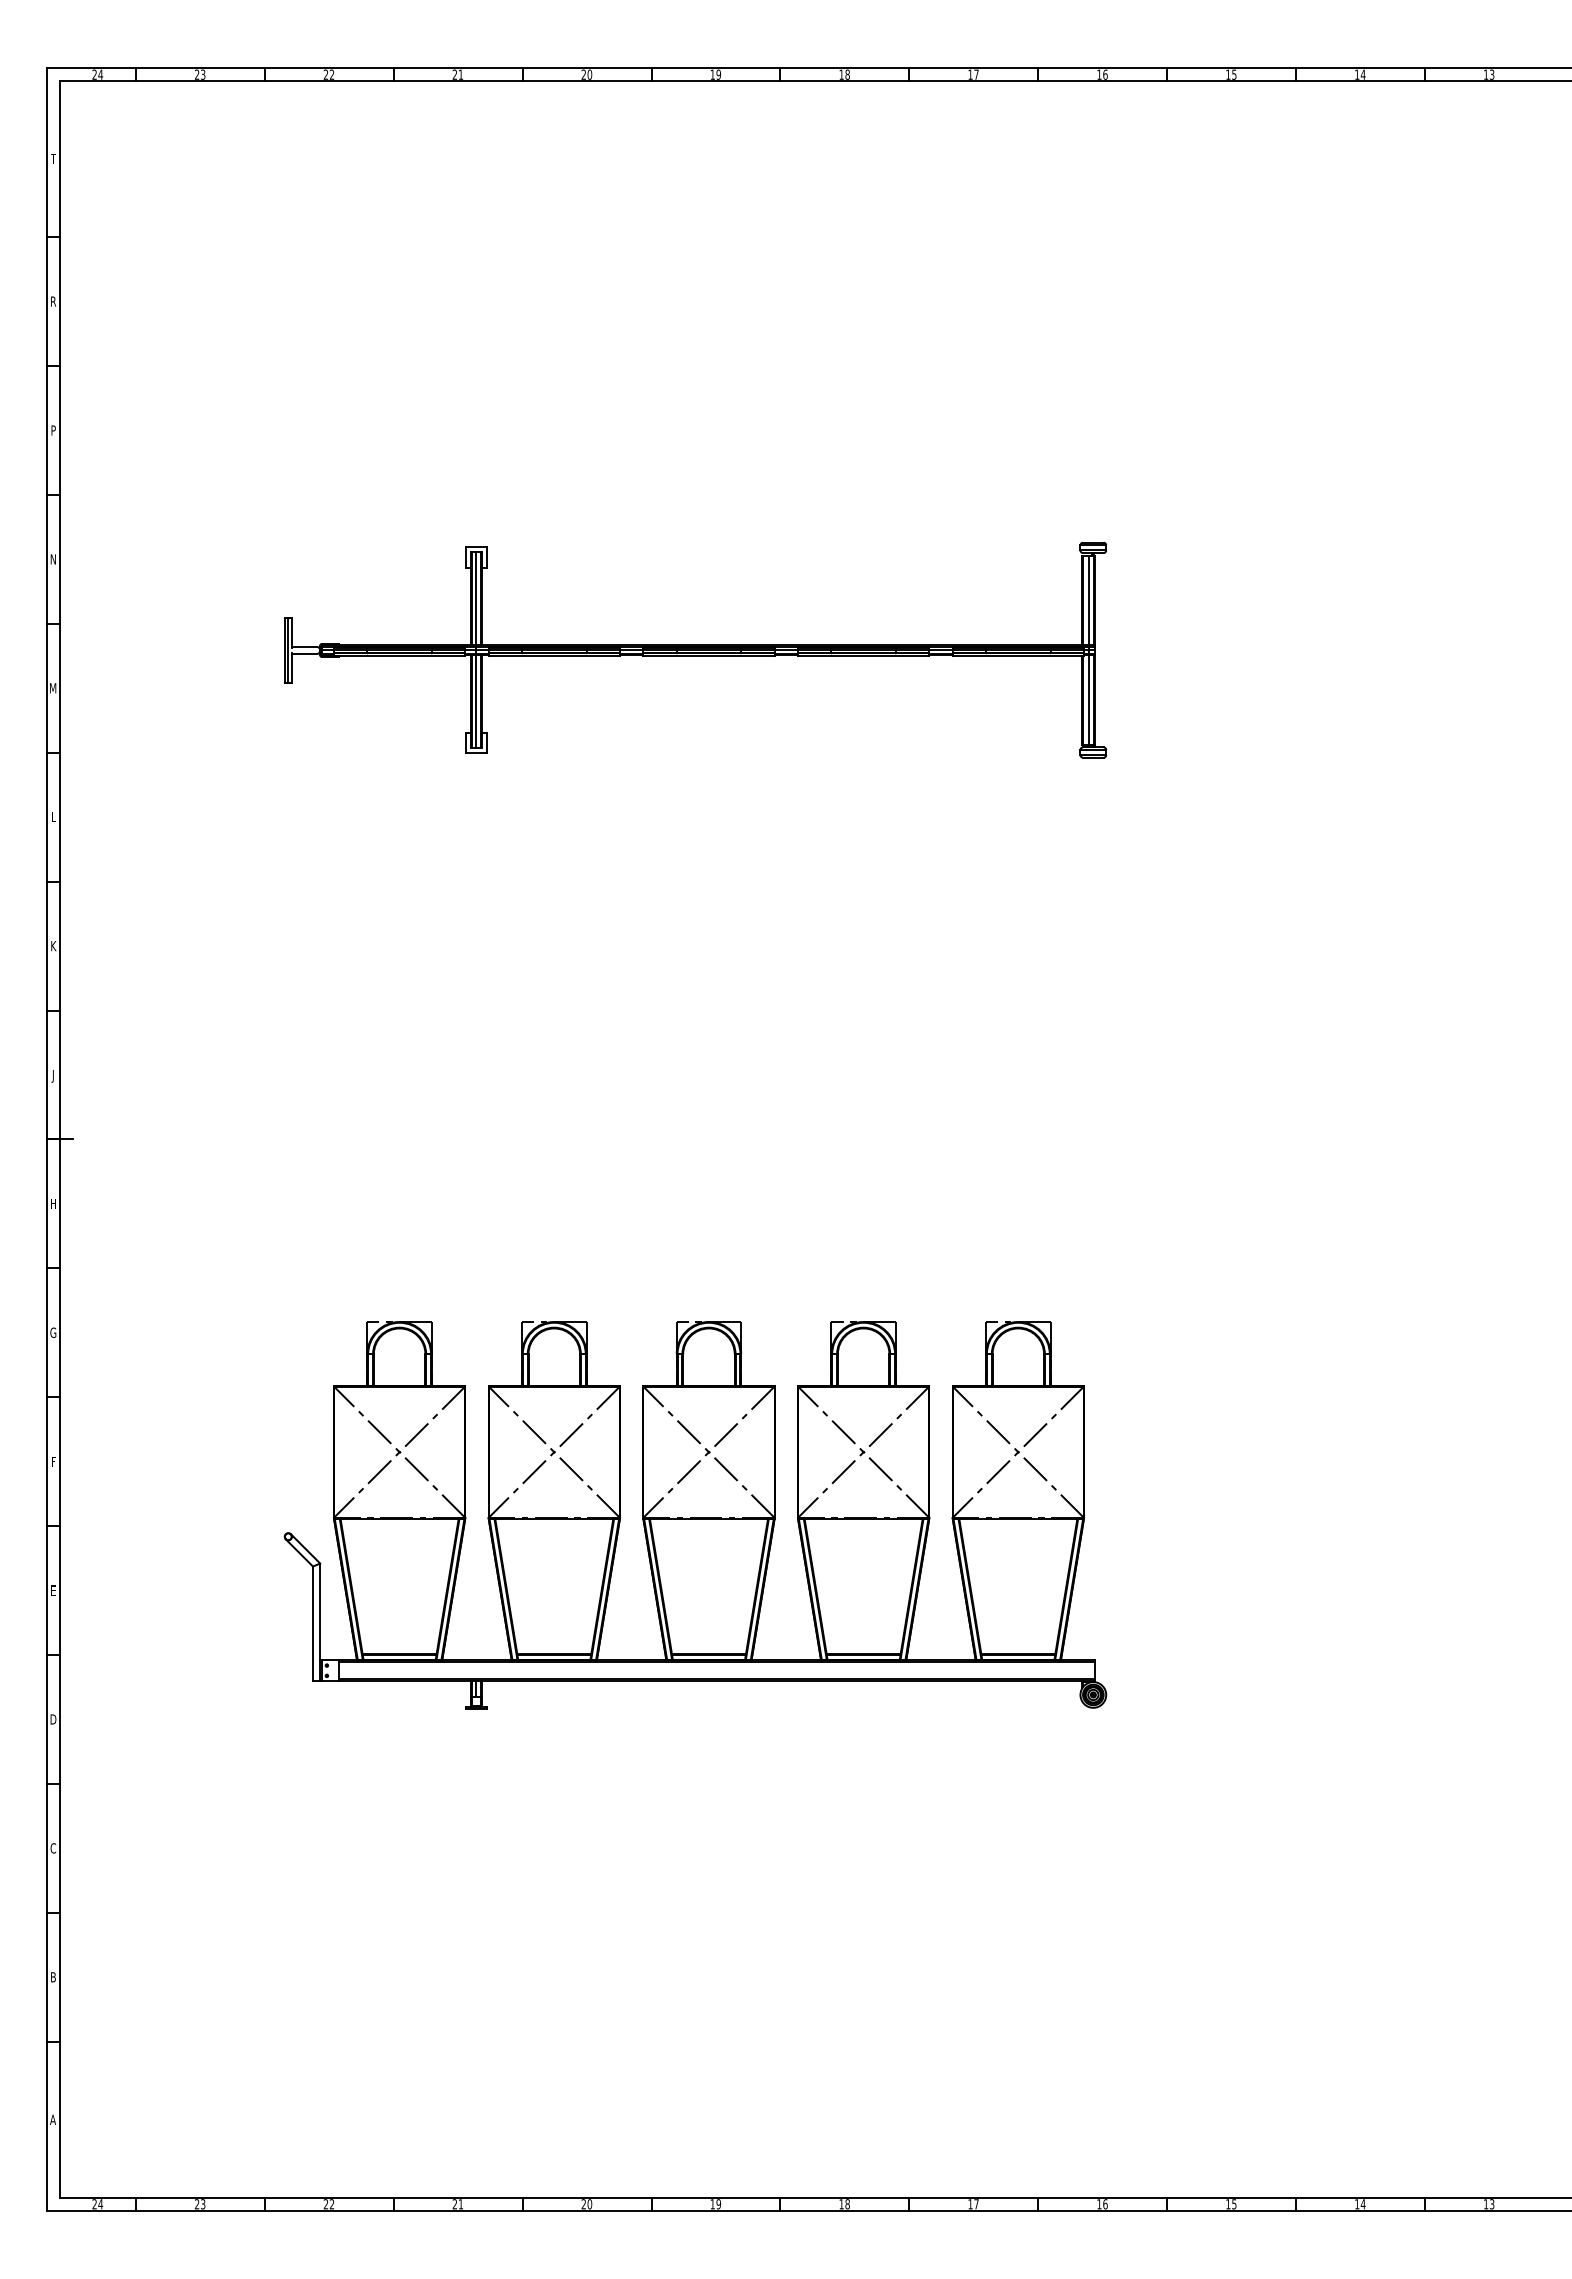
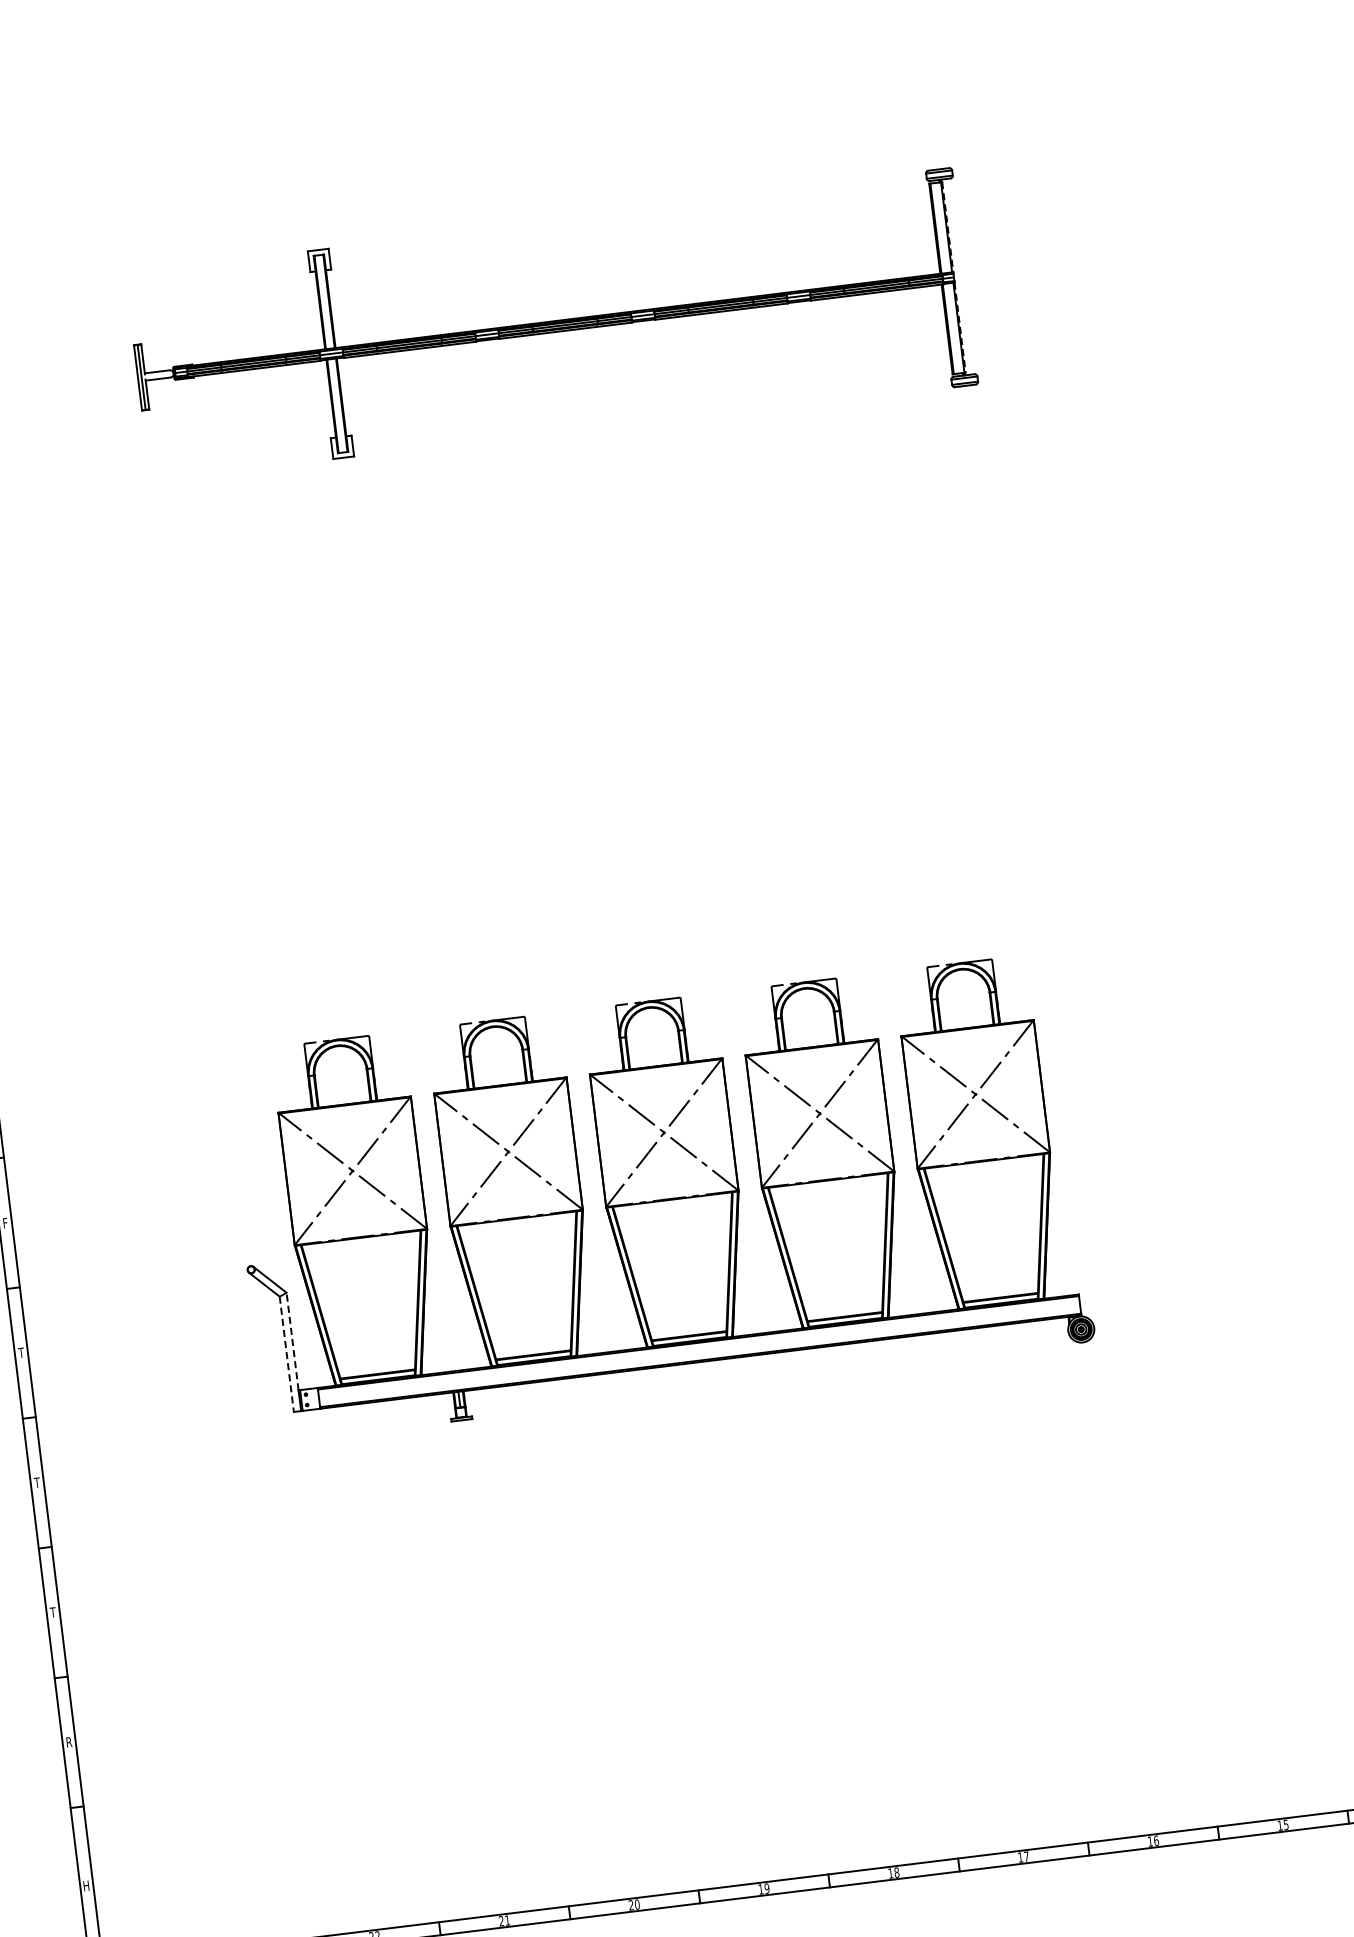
line: (1095, 600) -> (948, 227), solid -> dashed
line: (1088, 649) -> (947, 277), removed
line: (476, 650) -> (331, 354), removed
line: (1095, 700) -> (960, 328), solid -> dashed
text: (53, 1591) -> (21, 1353), E -> T
line: (320, 1611) -> (292, 1341), solid -> dashed
line: (313, 1624) -> (287, 1354), solid -> dashed
text: (53, 1719) -> (37, 1482), D -> T
text: (53, 1848) -> (53, 1612), C -> T
text: (54, 1977) -> (70, 1742), B -> R
text: (52, 2119) -> (85, 1885), A -> H

